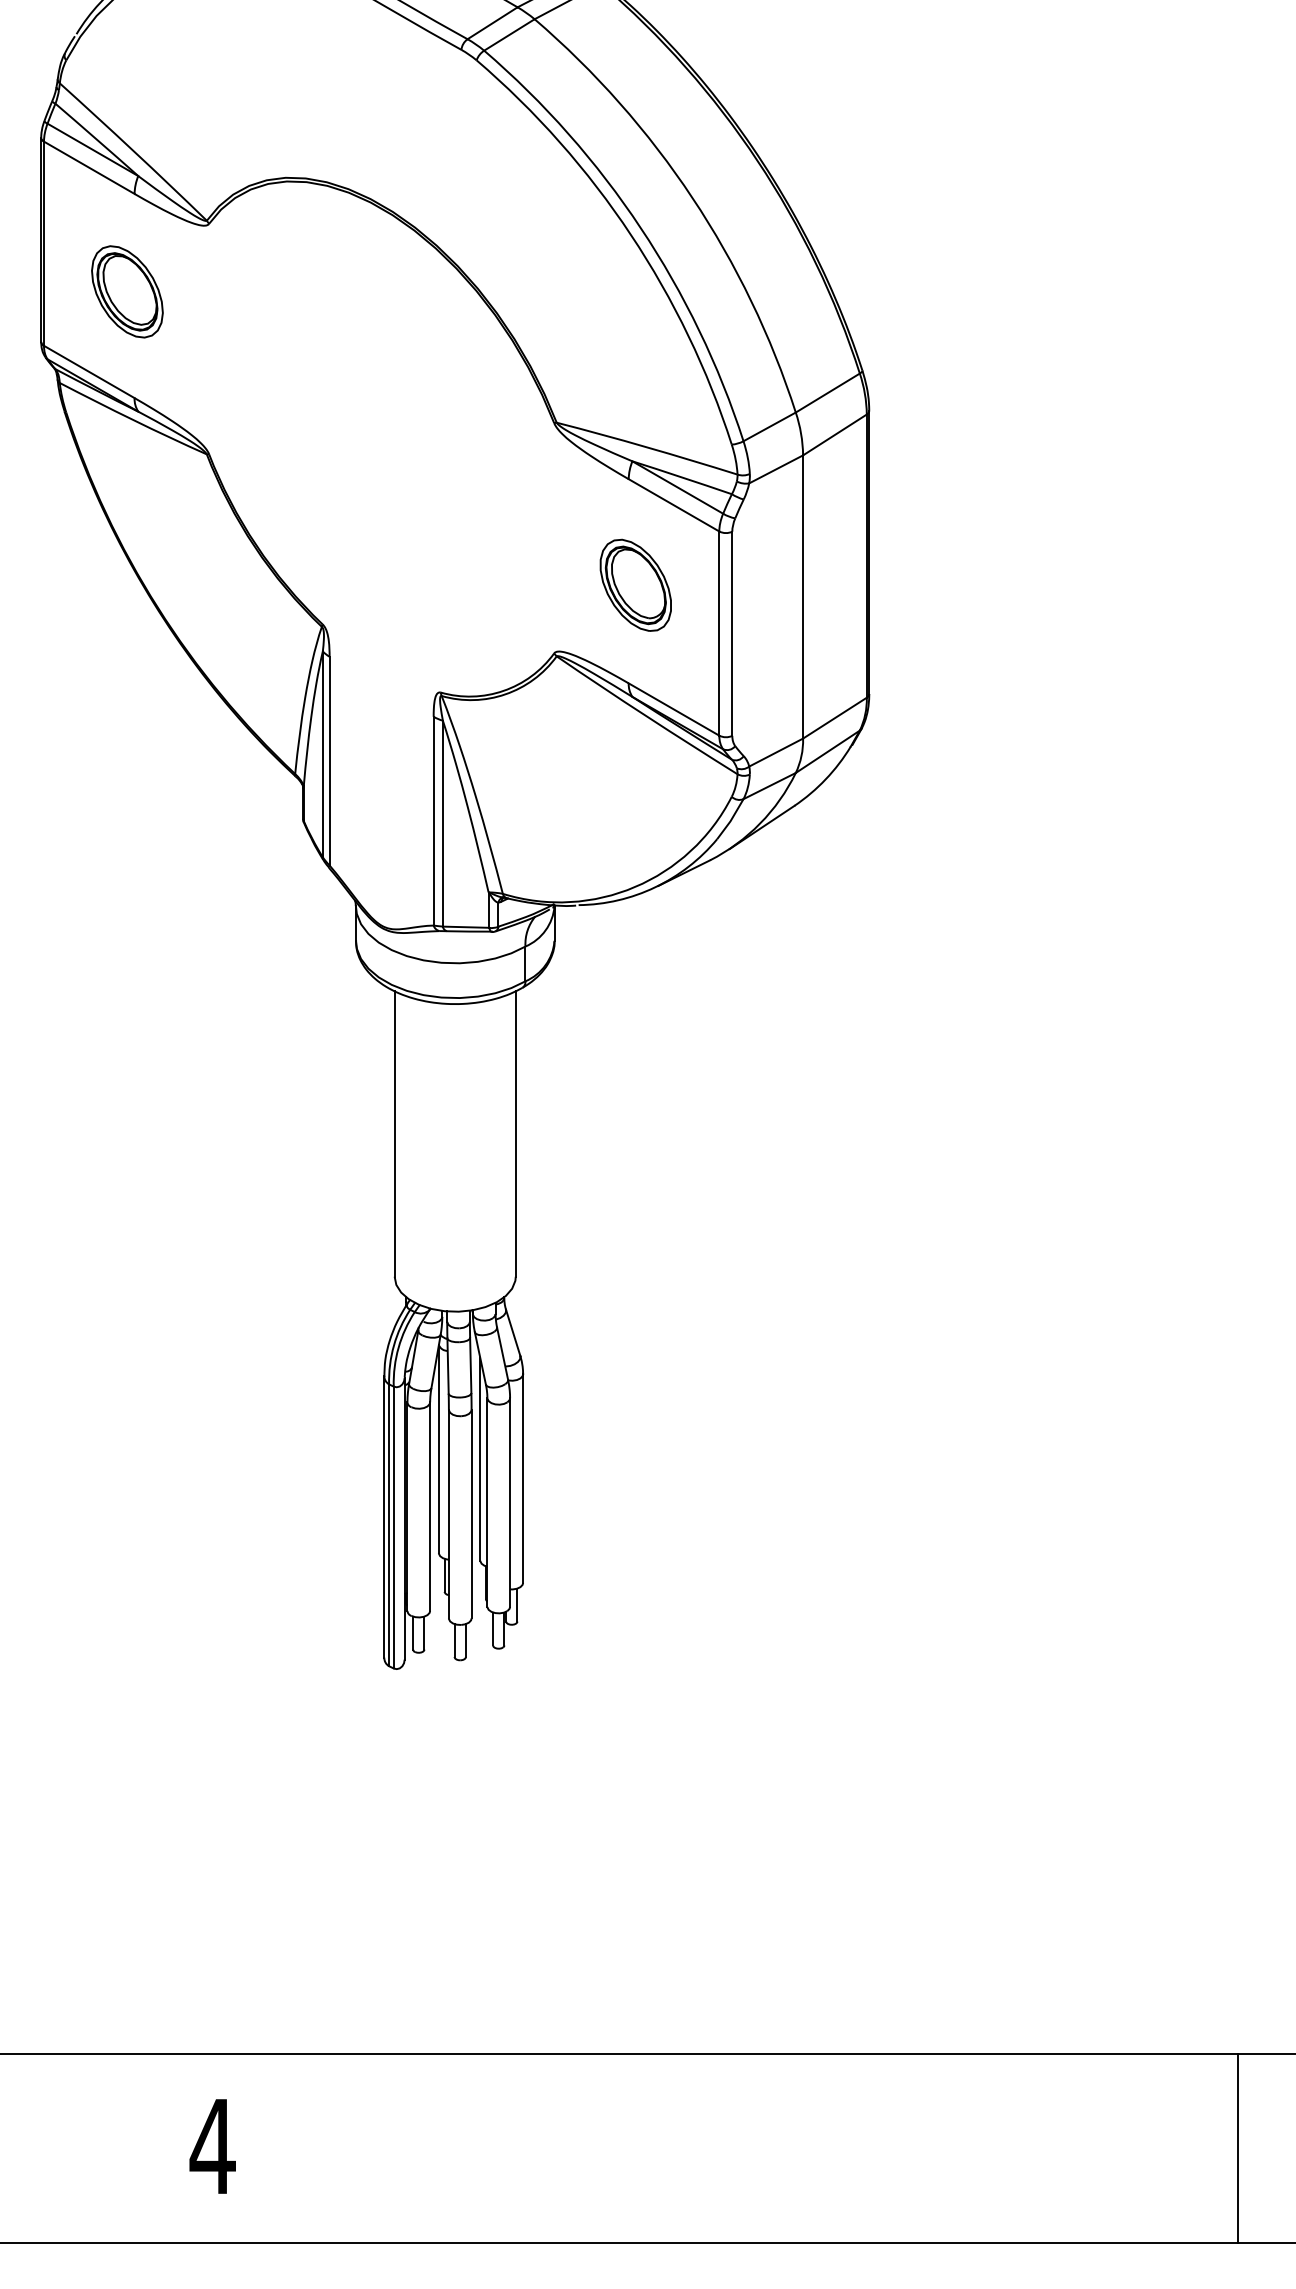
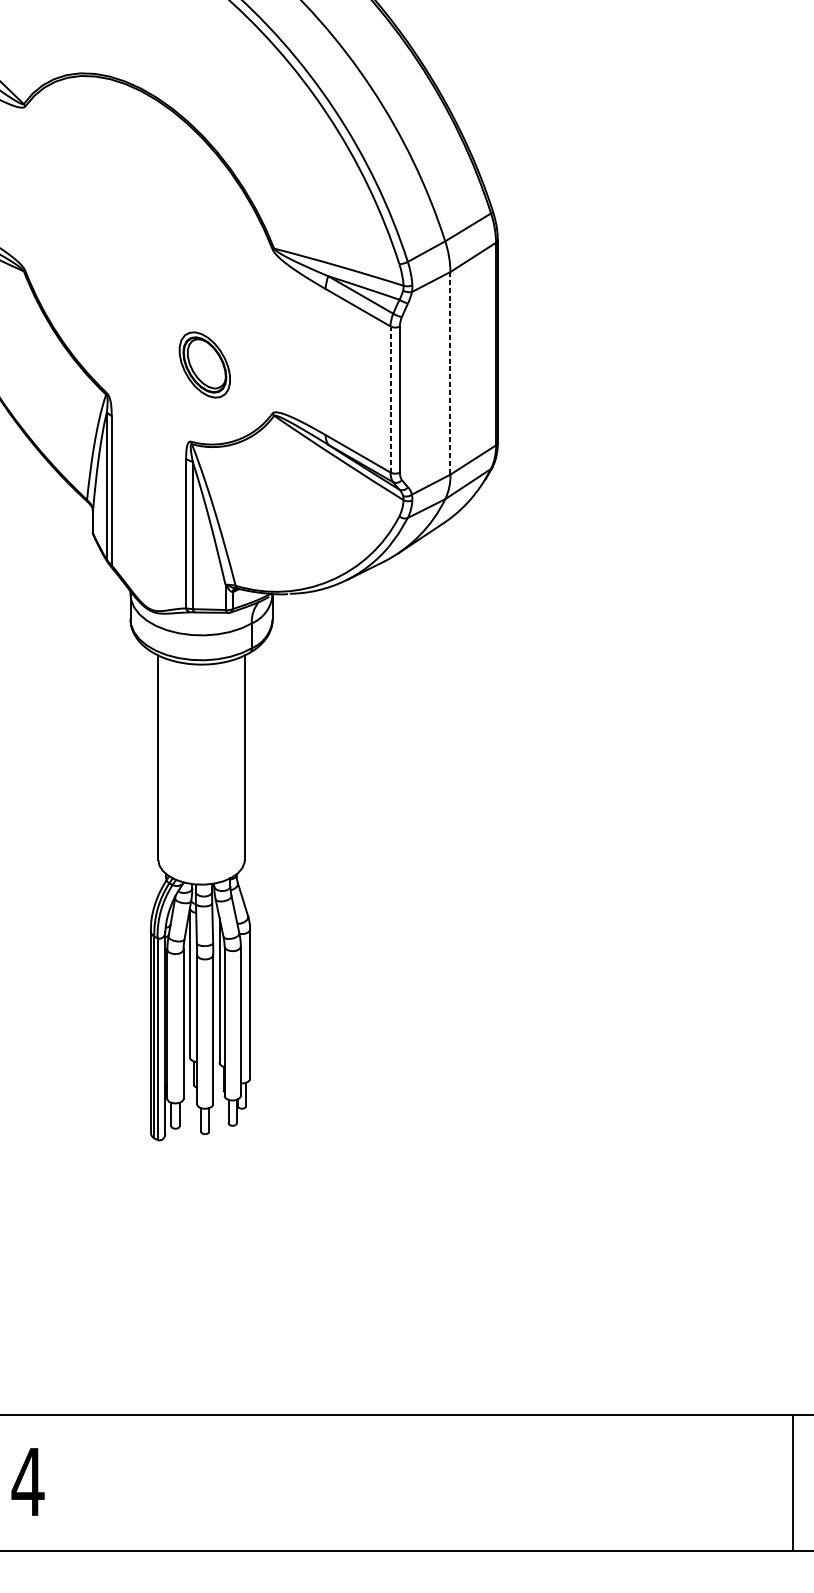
part: (635, 584) -> (204, 364), moved
line: (803, 596) -> (450, 372), solid -> dashed
line: (719, 633) -> (390, 399), solid -> dashed
line: (1237, 2147) -> (792, 1482), moved

